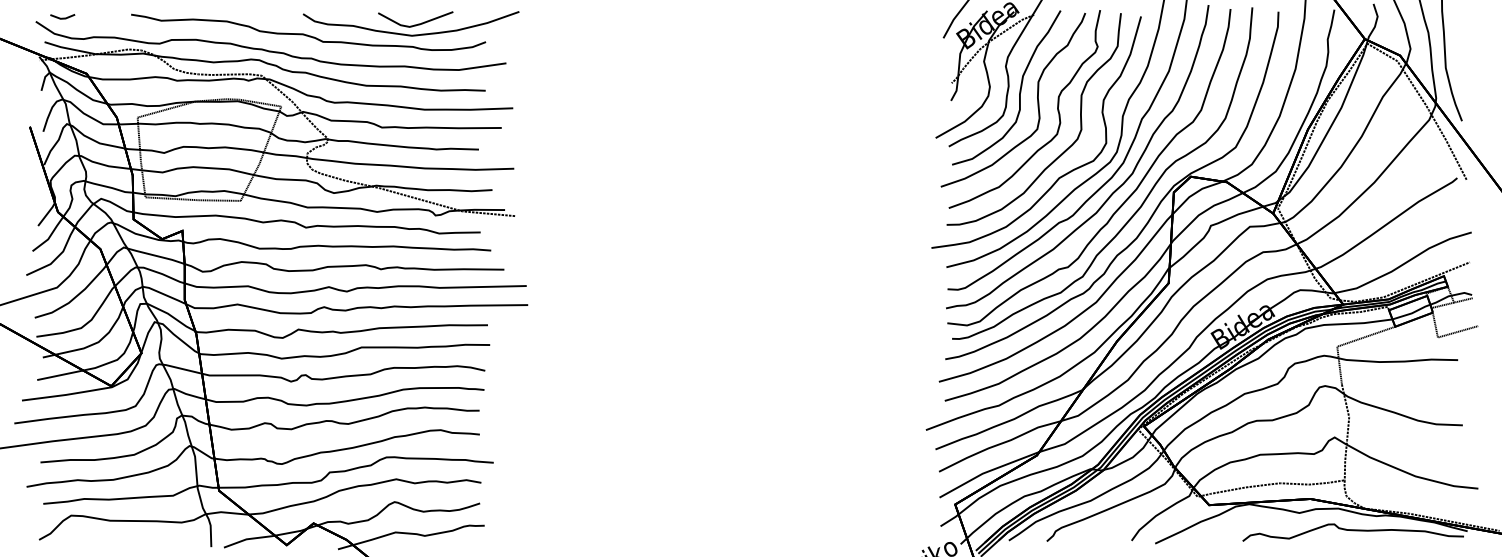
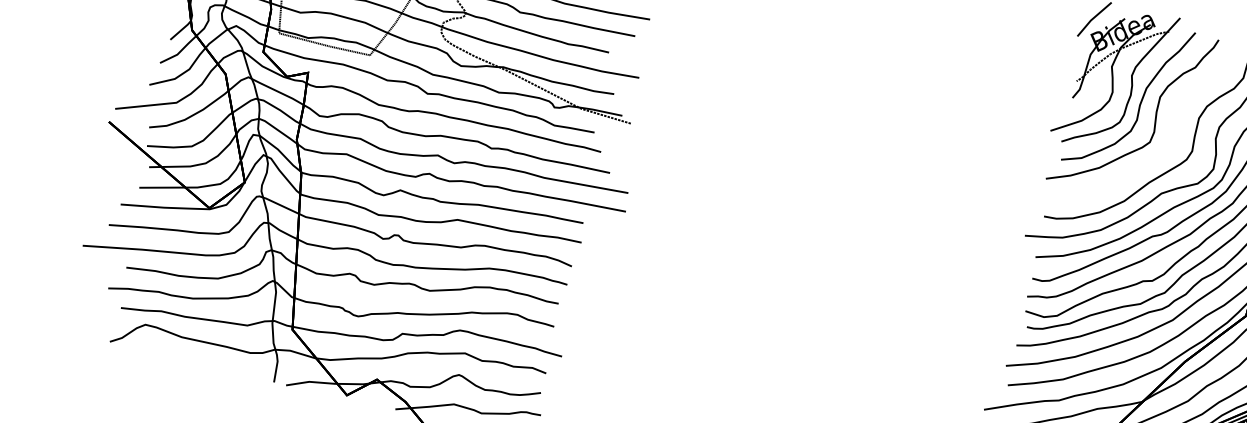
part: (1057, 109) -> (1173, 127), removed

